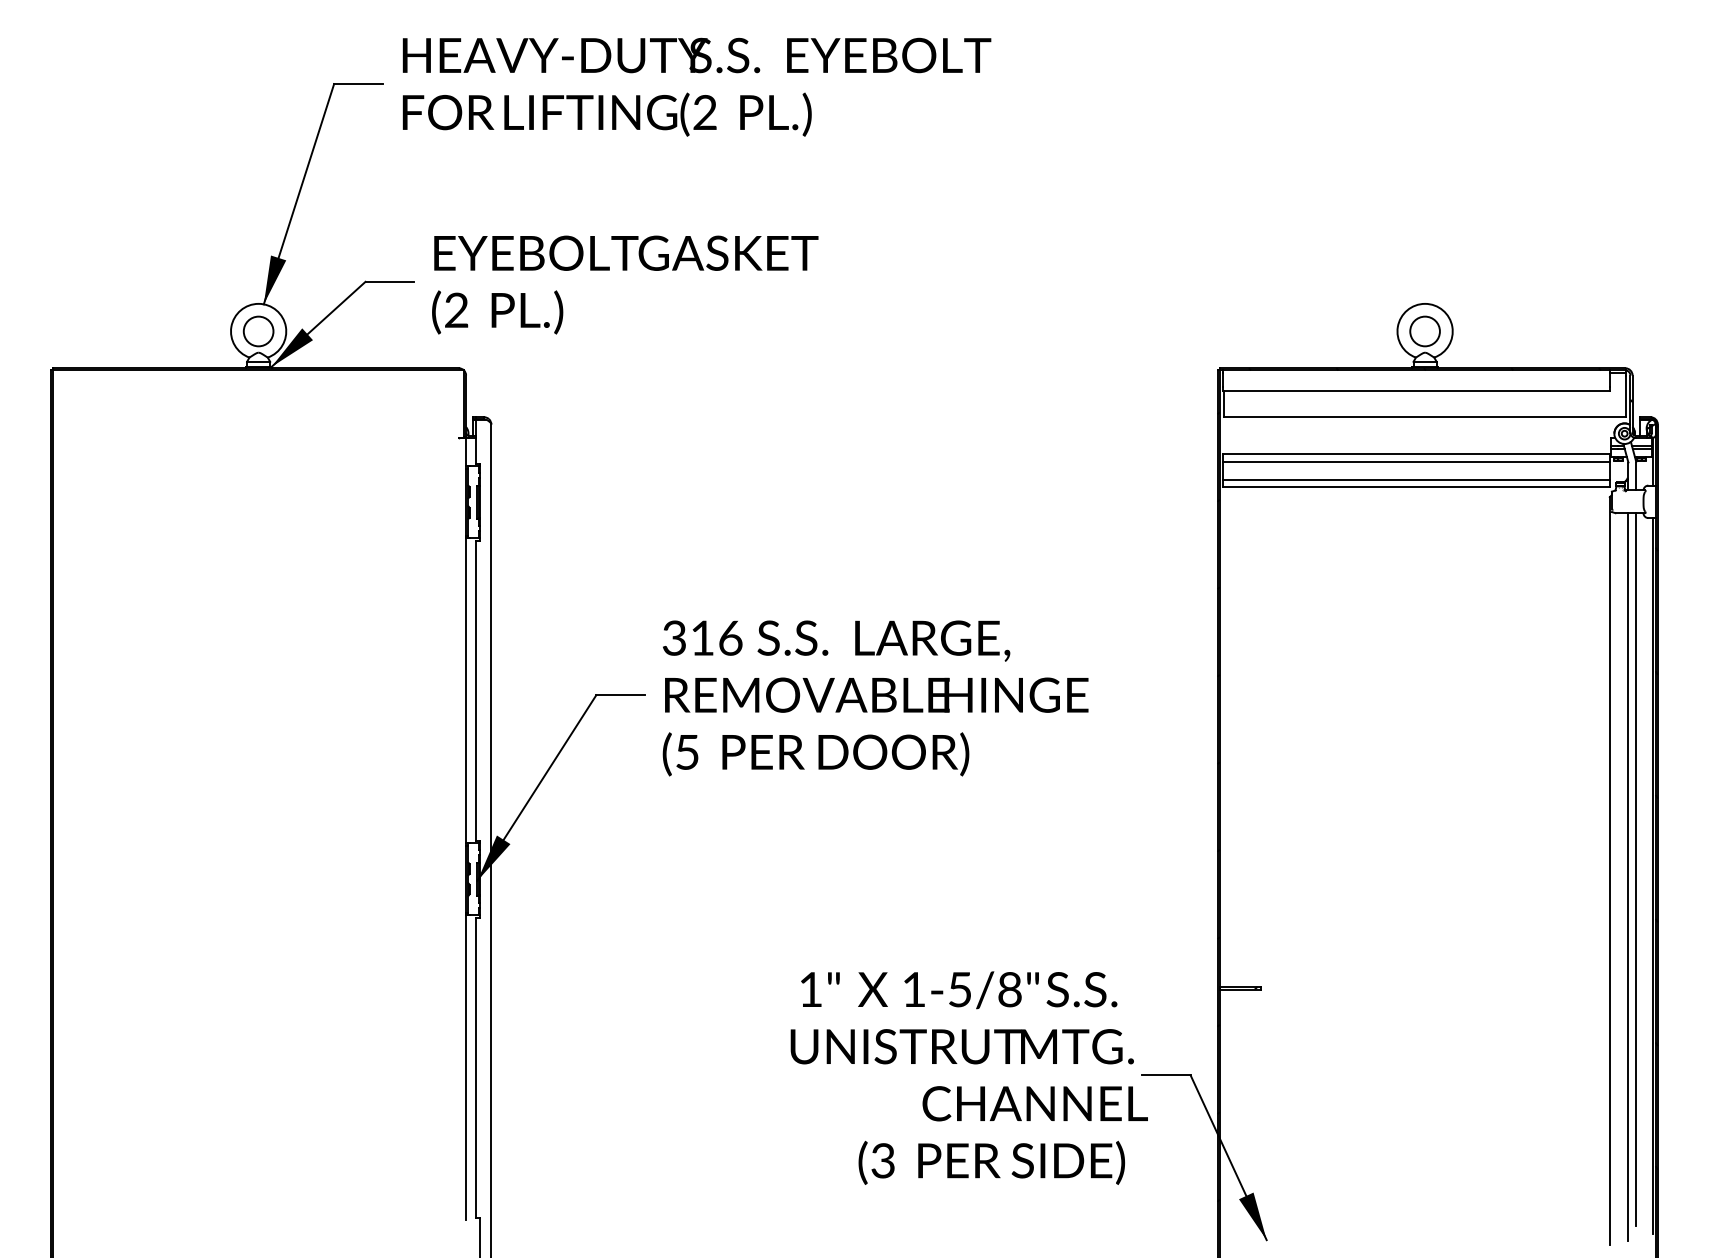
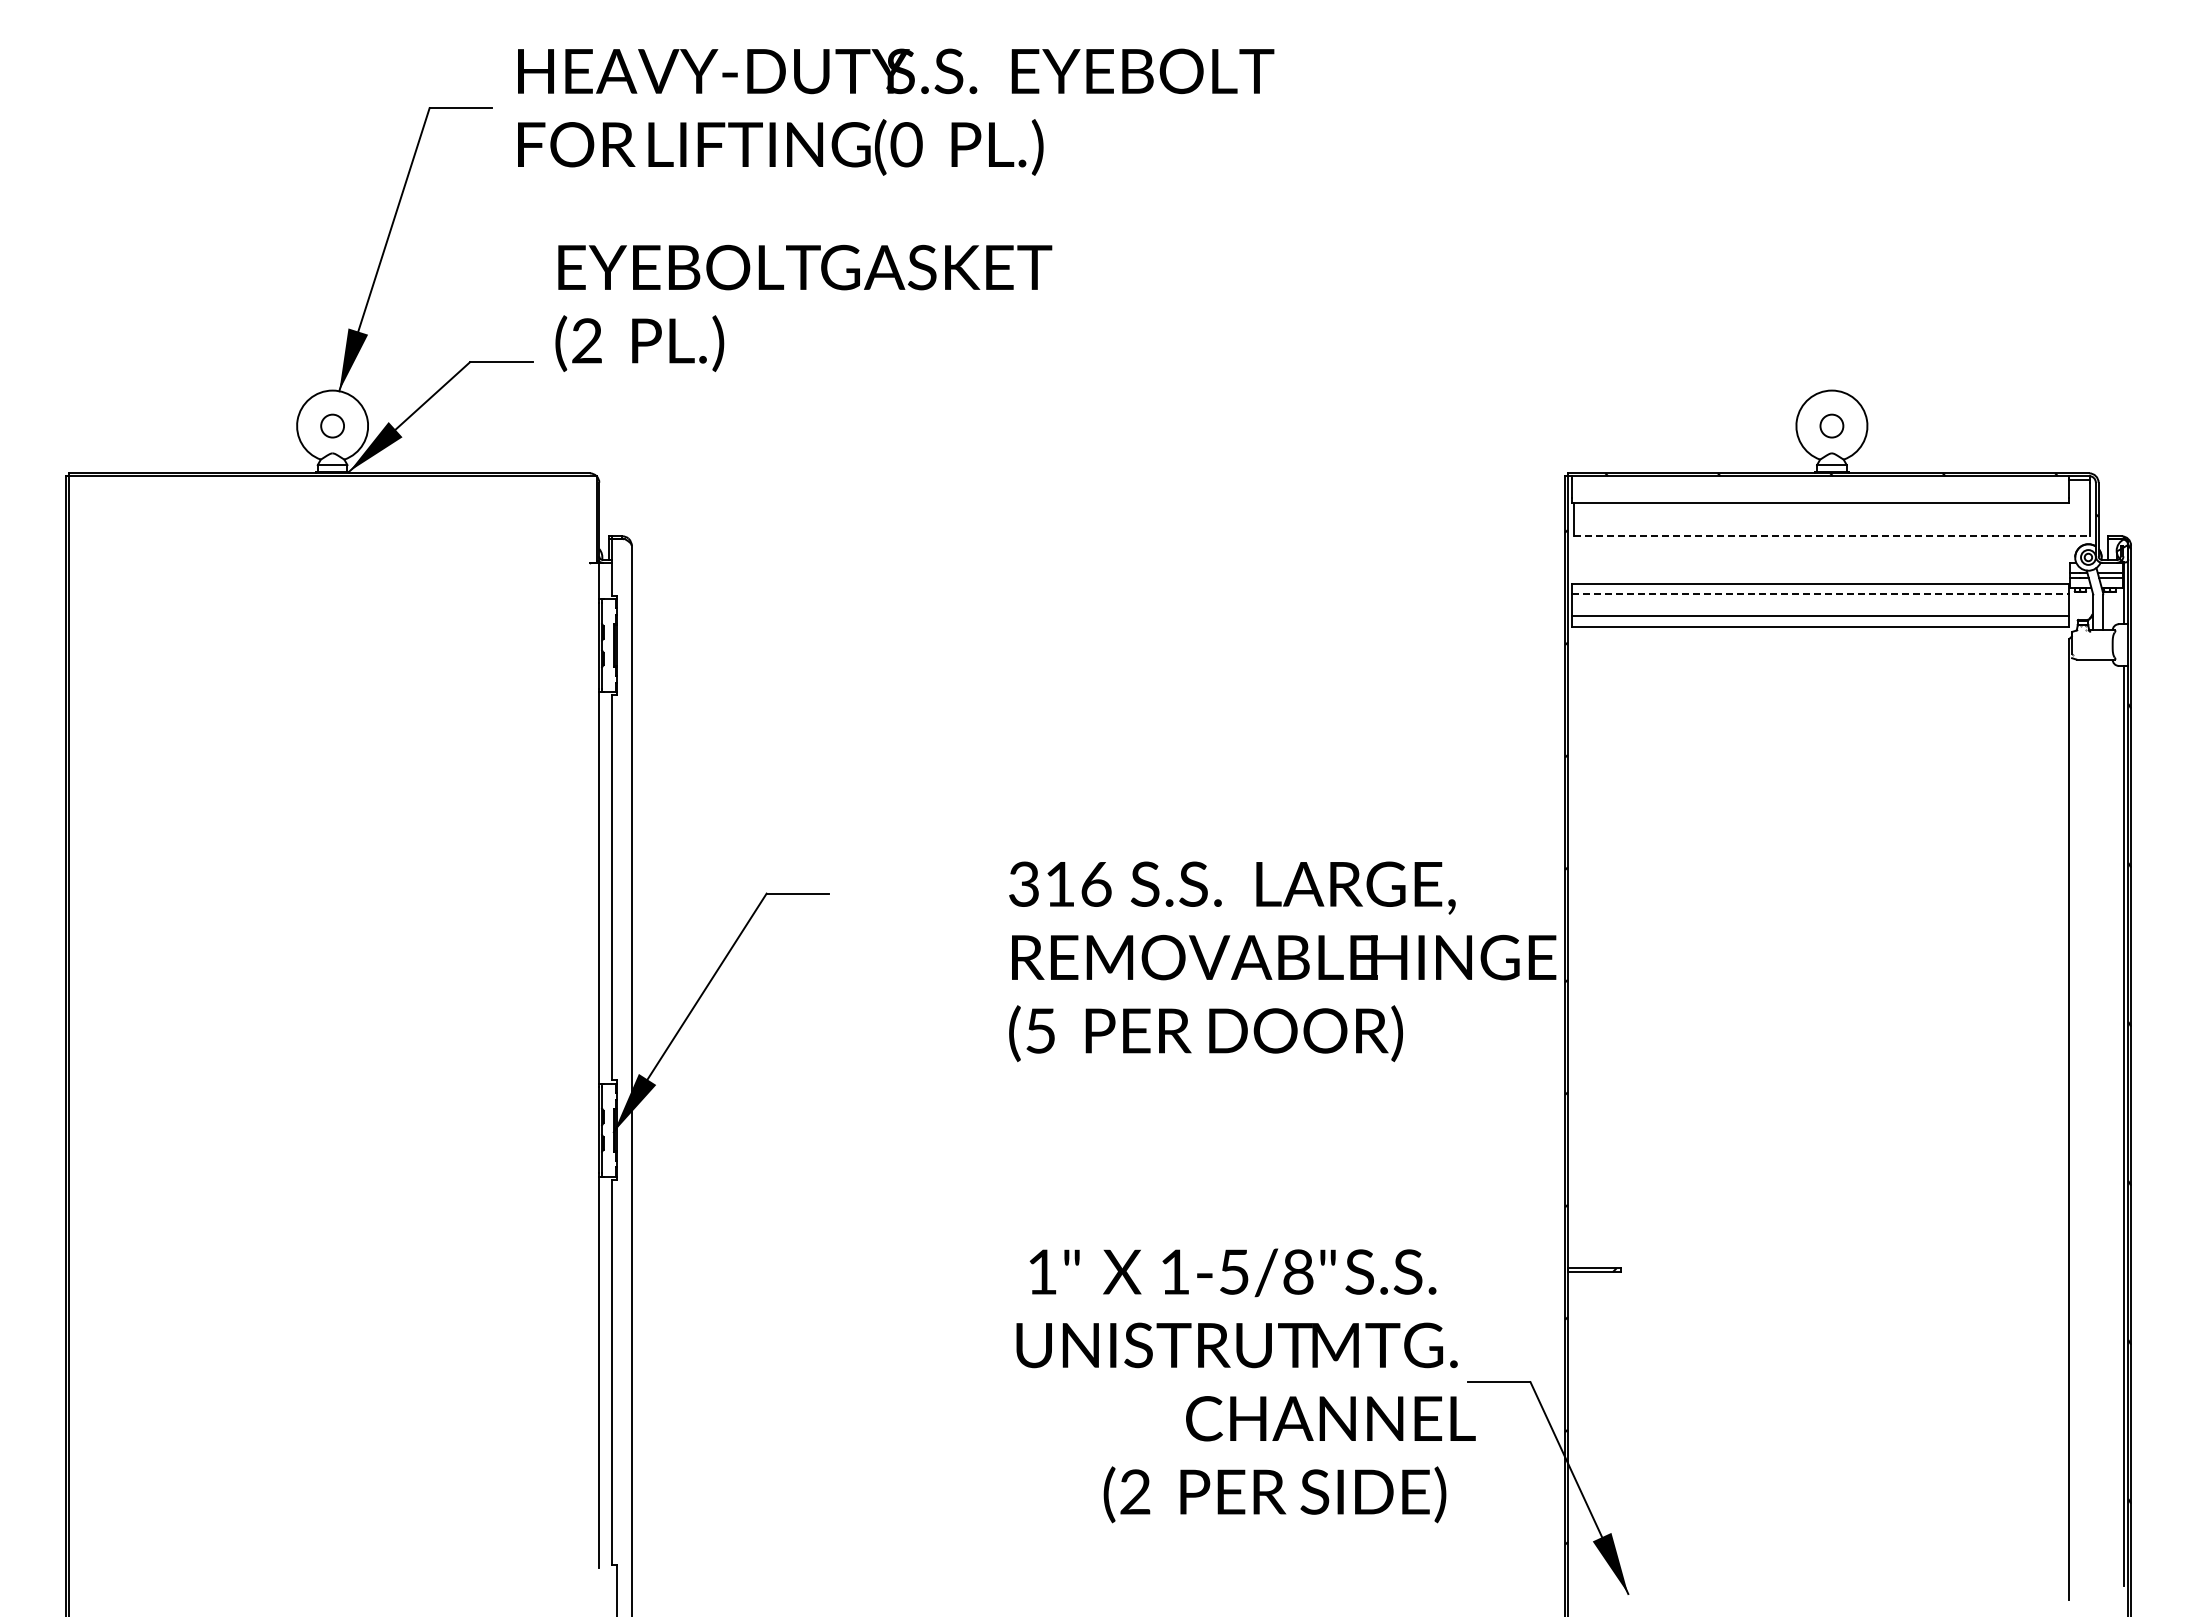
text: (705, 112) -> (906, 144), (2 -> (0
text: (624, 284) -> (803, 307), moved
circle: (258, 331) -> (332, 426), size x0.6
circle: (1424, 331) -> (1831, 426), size x0.6
line: (1425, 416) -> (1832, 535), solid -> dashed
line: (1416, 461) -> (1821, 593), solid -> dashed
text: (875, 698) -> (1282, 961), moved
line: (1636, 869) -> (2103, 1117), removed
line: (1628, 877) -> (2093, 1127), removed
text: (883, 1161) -> (1135, 1492), (3 -> (2

